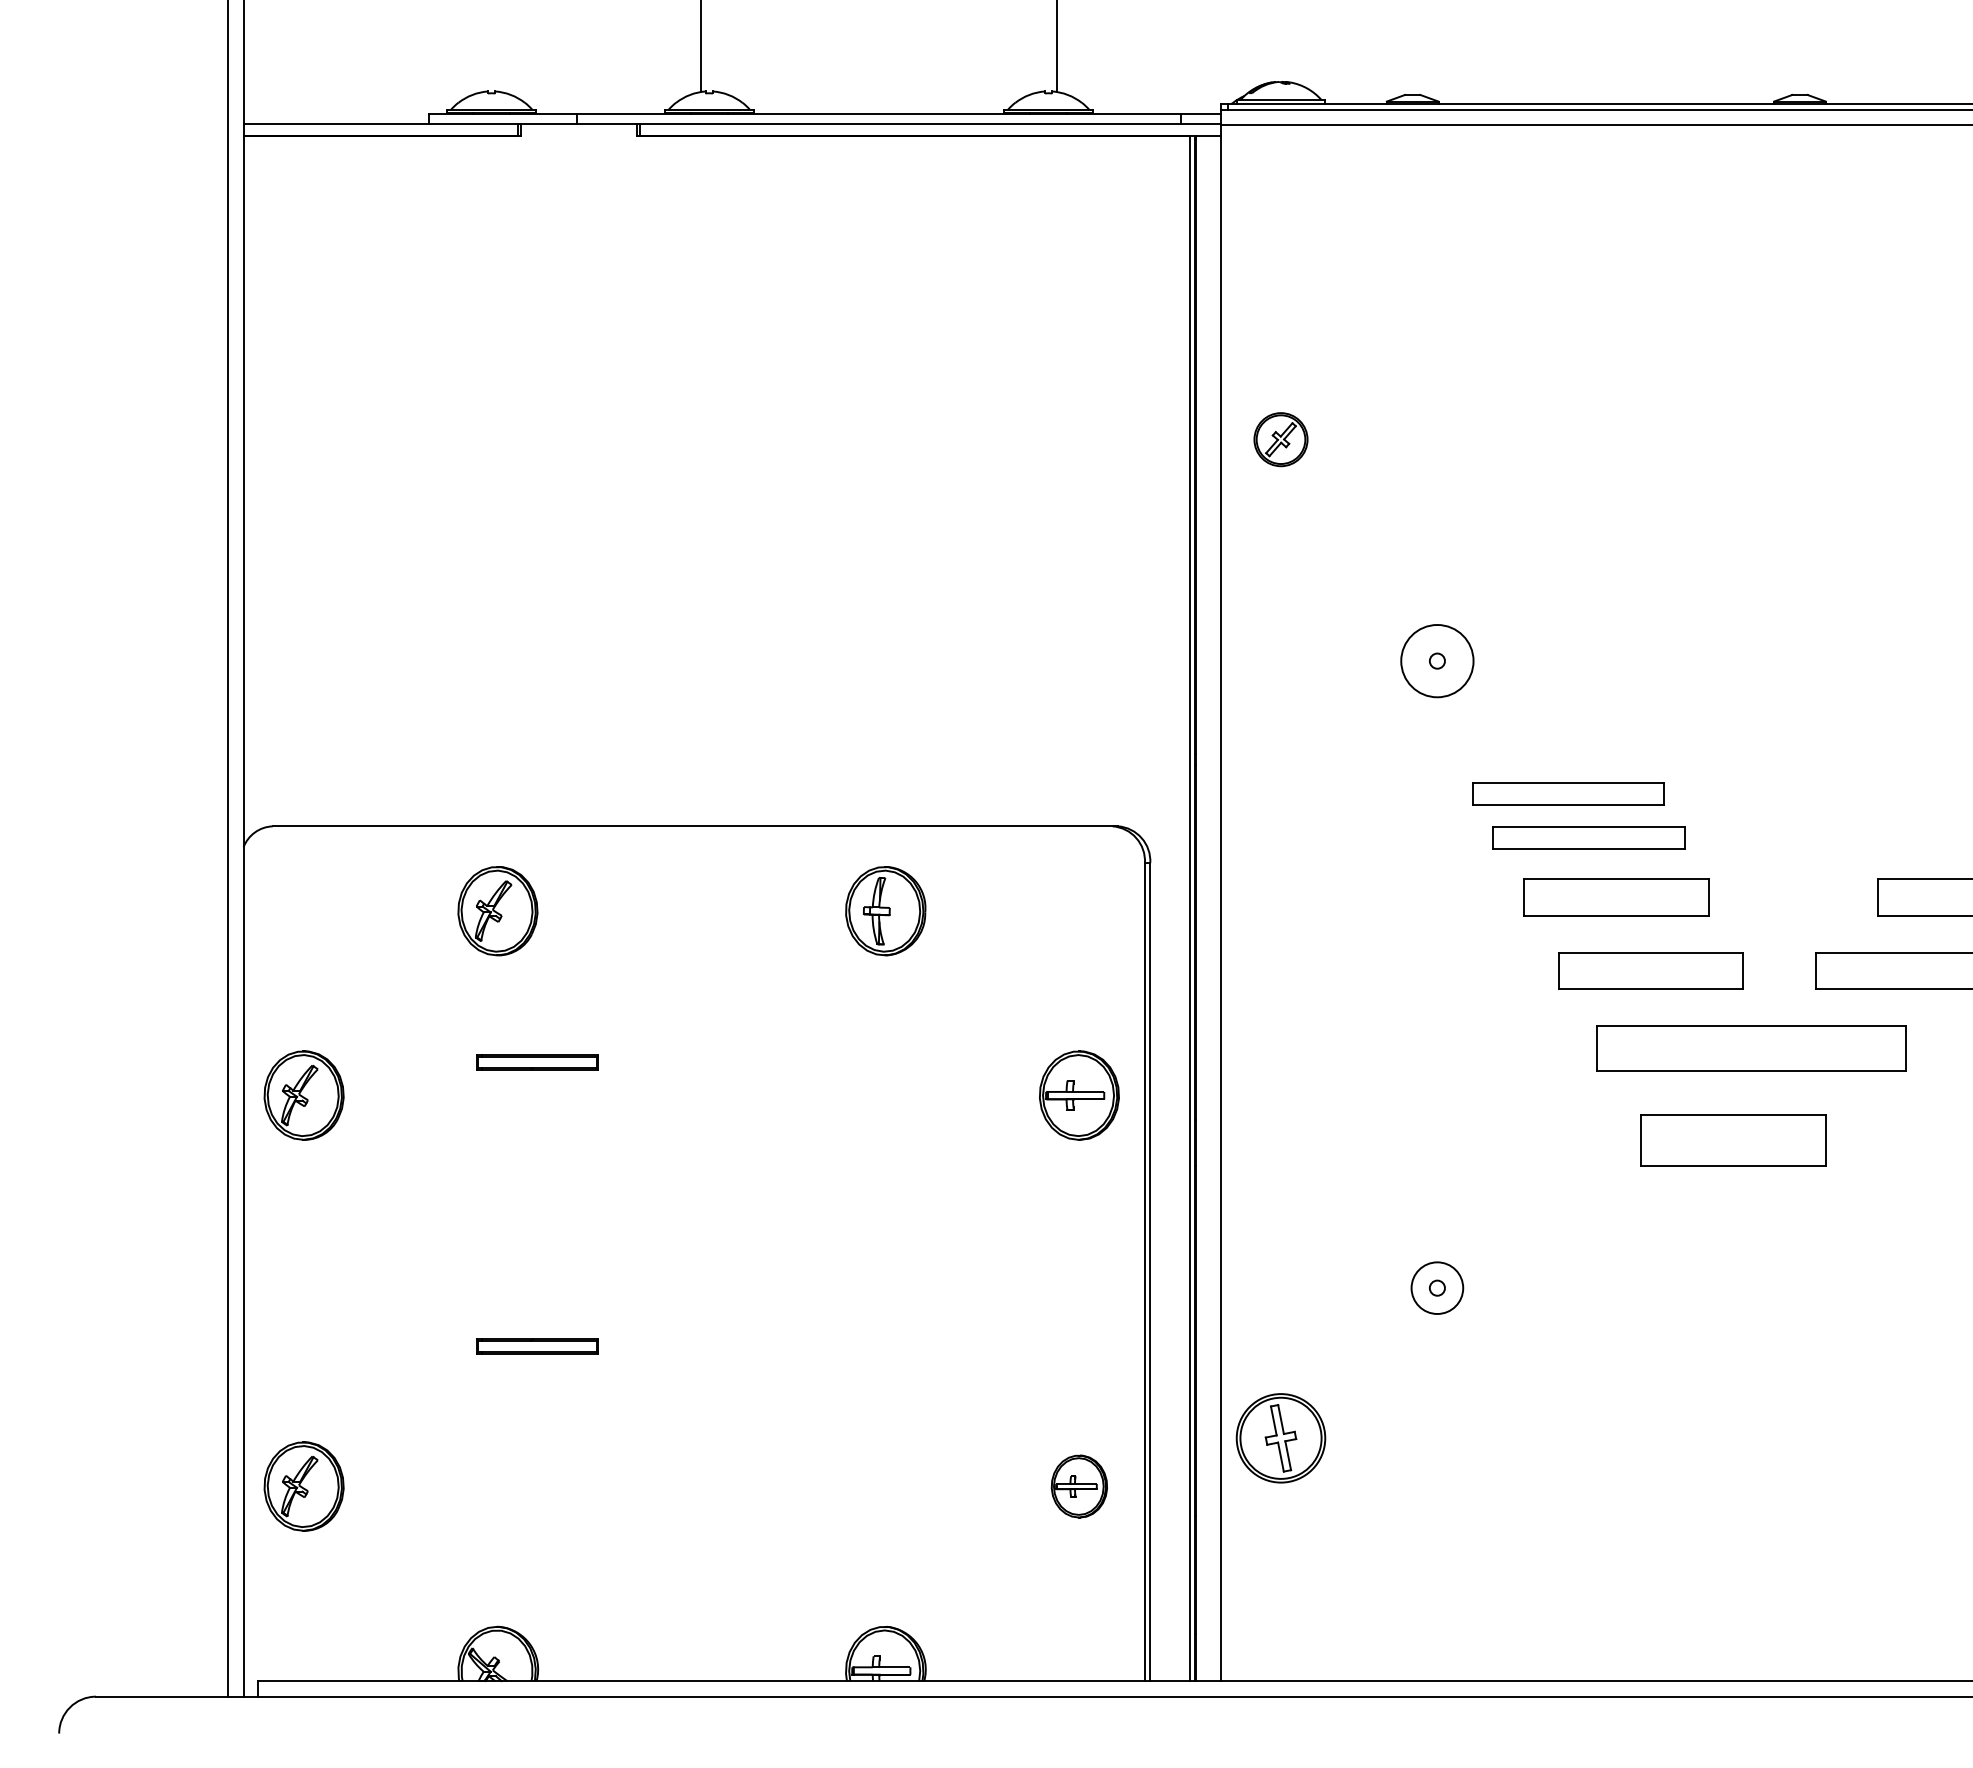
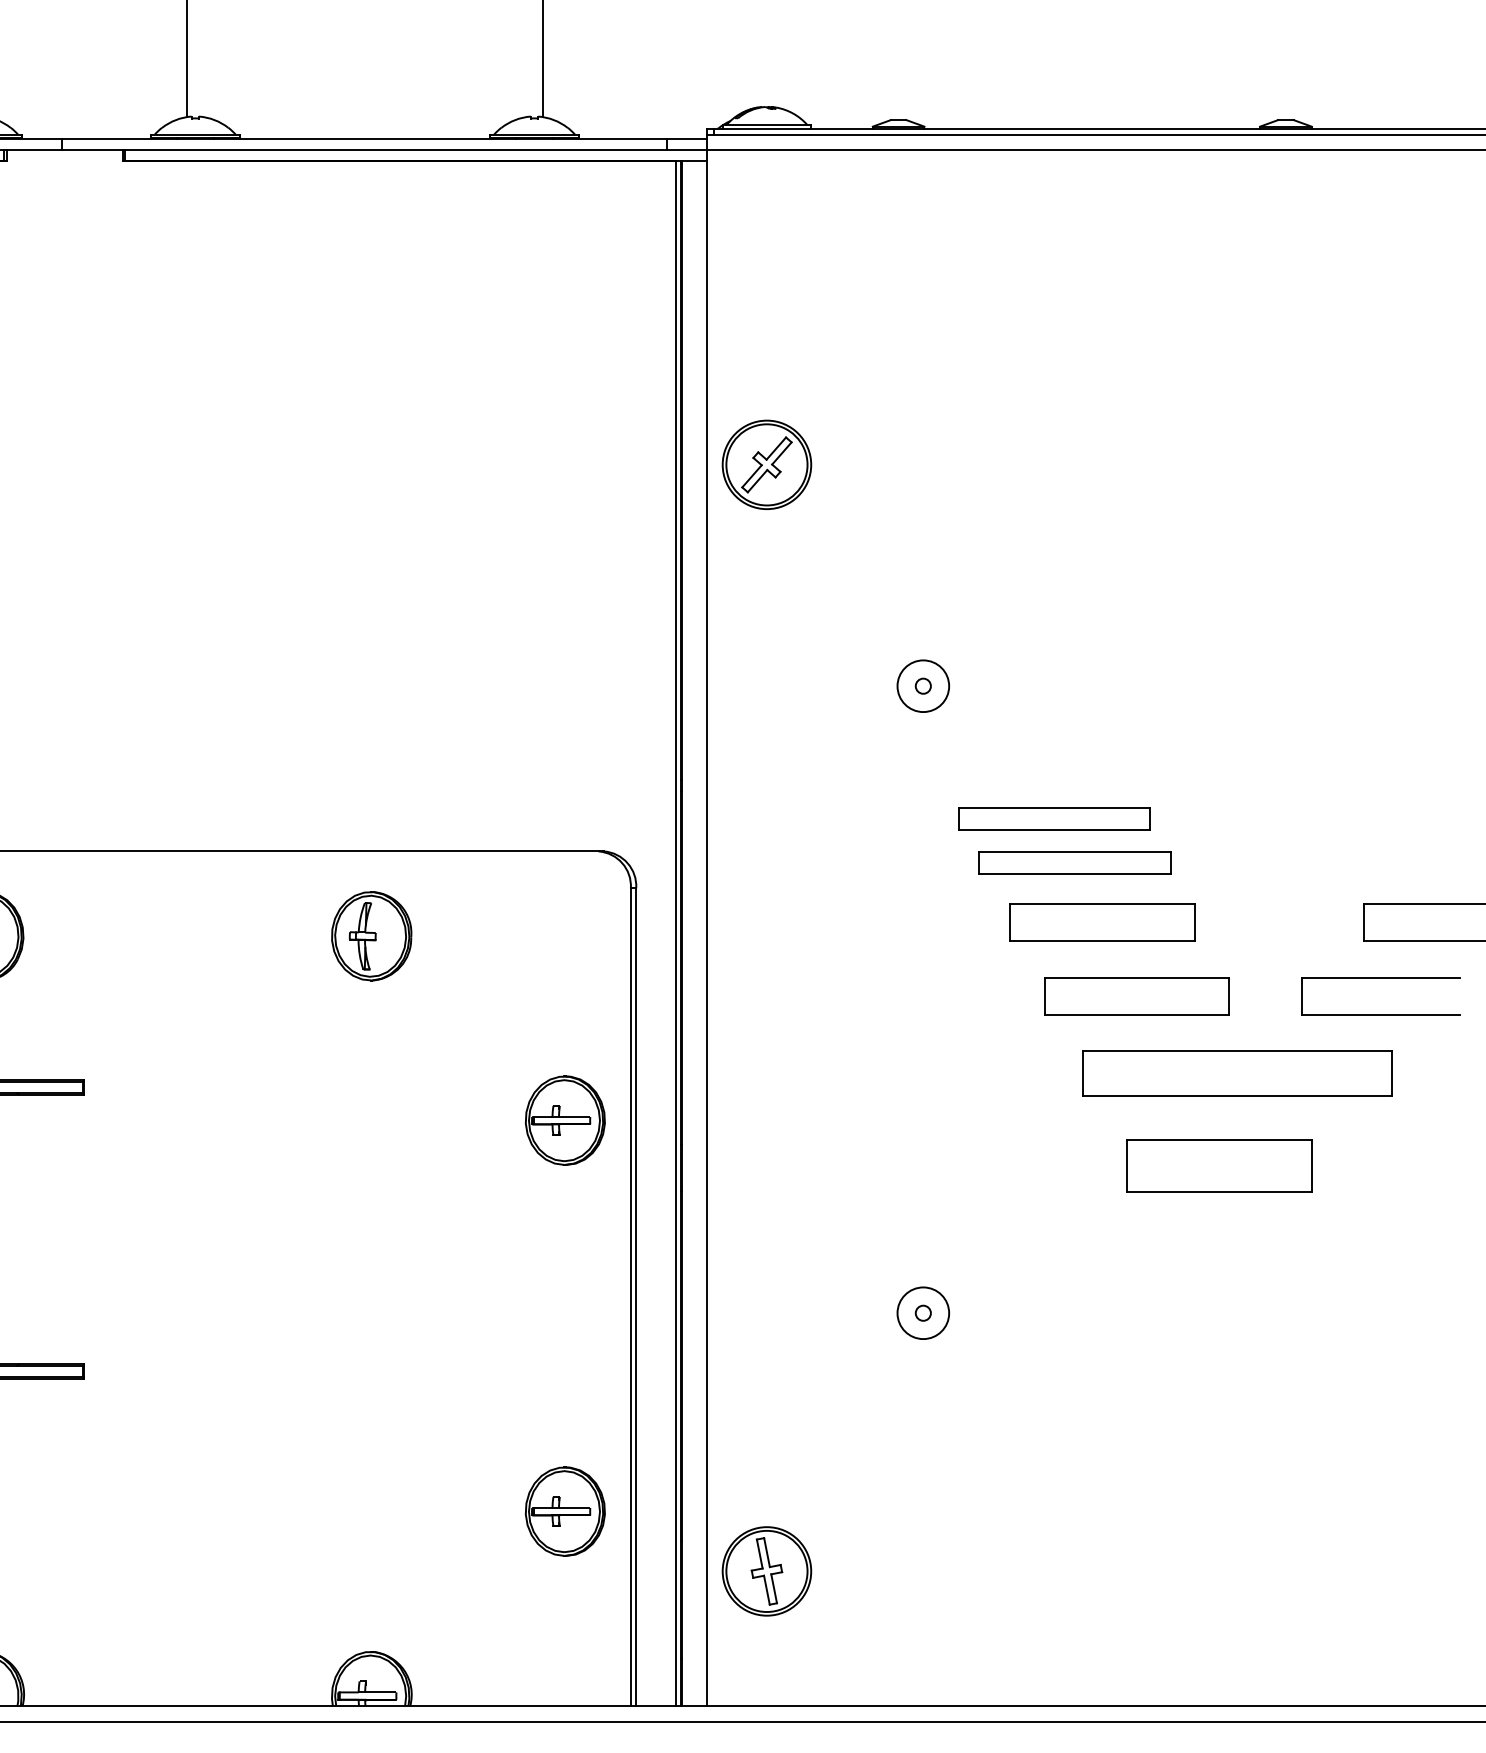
part: (1280, 439) -> (766, 464), size x1.67
circle: (1437, 660) -> (923, 685), size x0.71
part: (1280, 1438) -> (766, 1571), moved
part: (1079, 1486) -> (565, 1511), size x1.43

